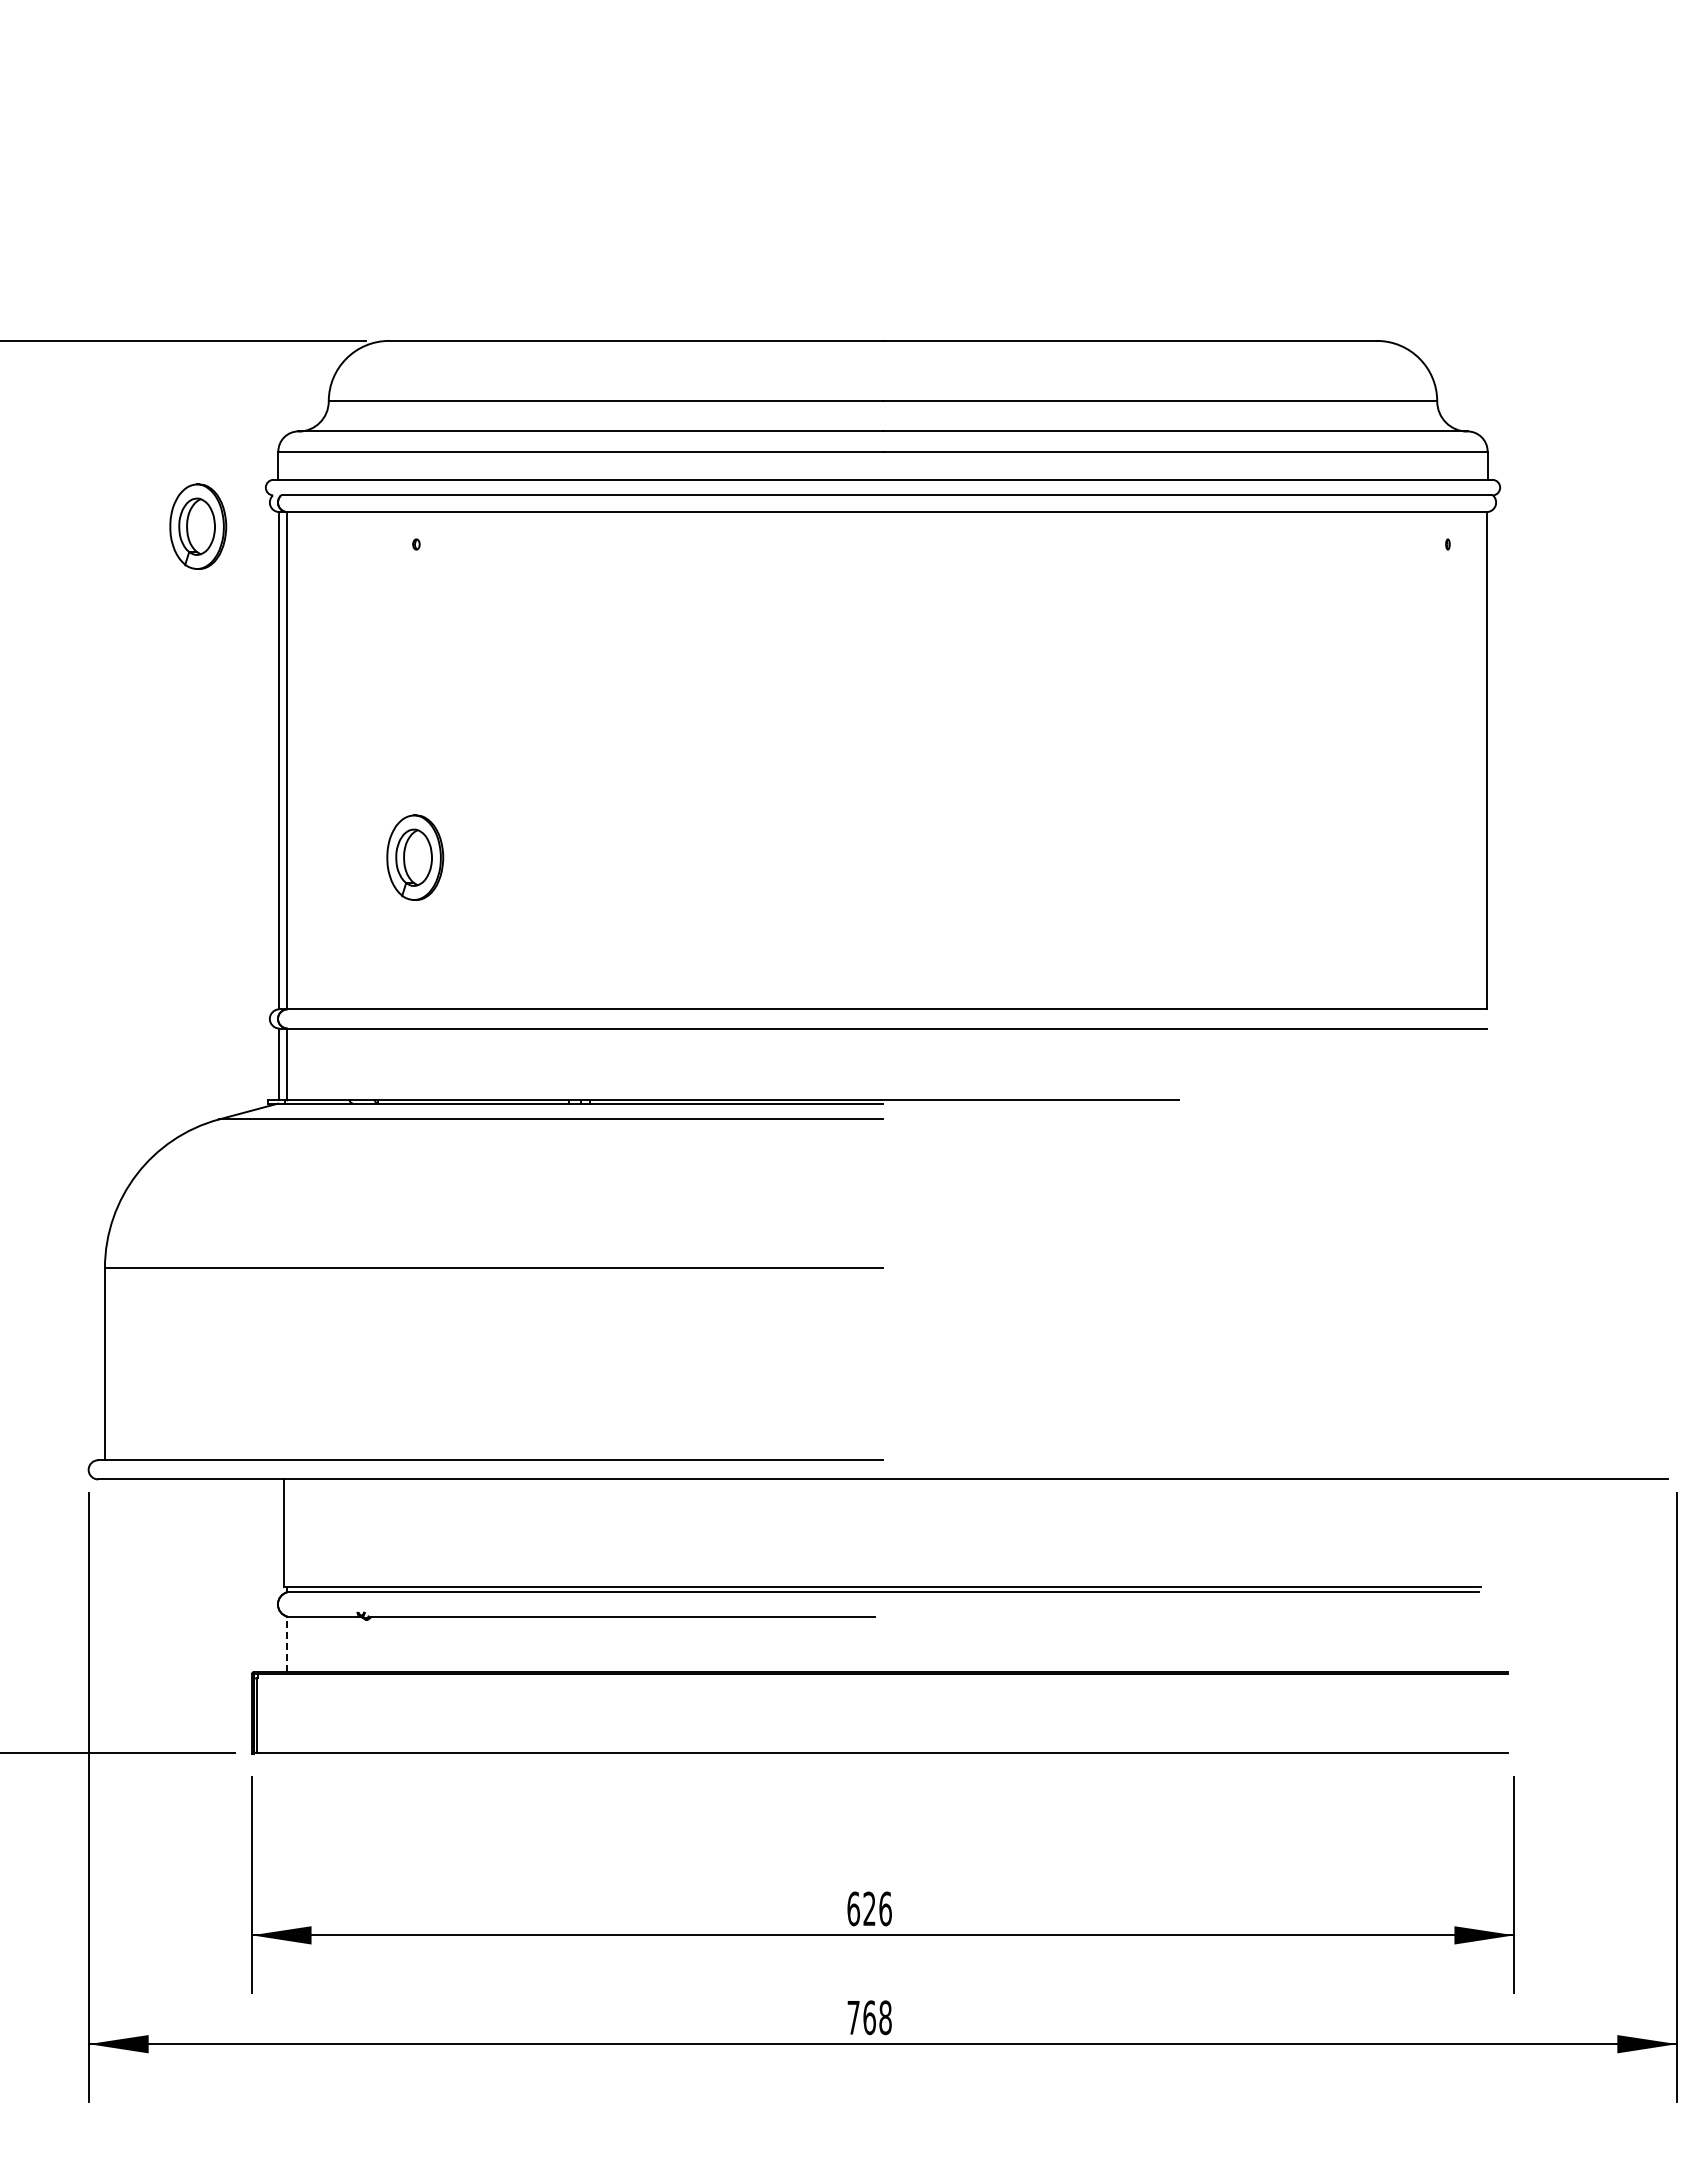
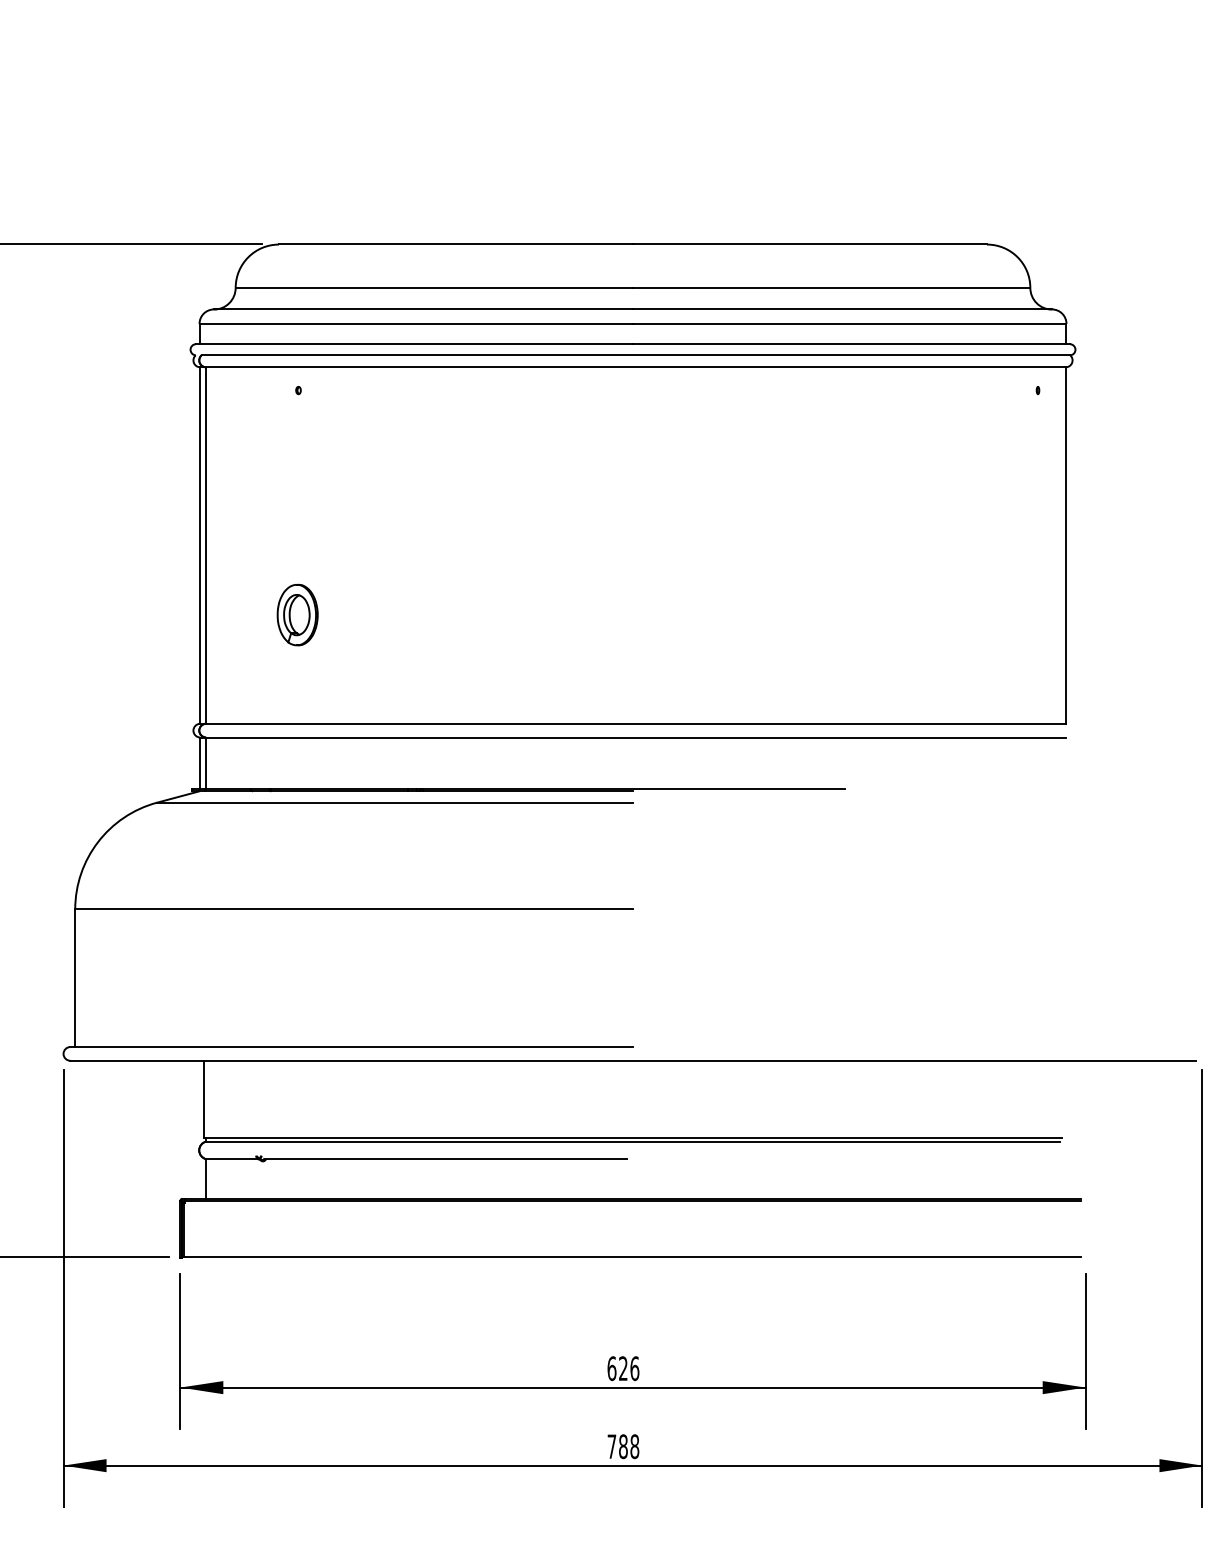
part: (198, 526) -> (142, 377), removed
line: (287, 1644) -> (206, 1179), dashed -> solid
text: (869, 2017) -> (623, 1446), 768 -> 788

